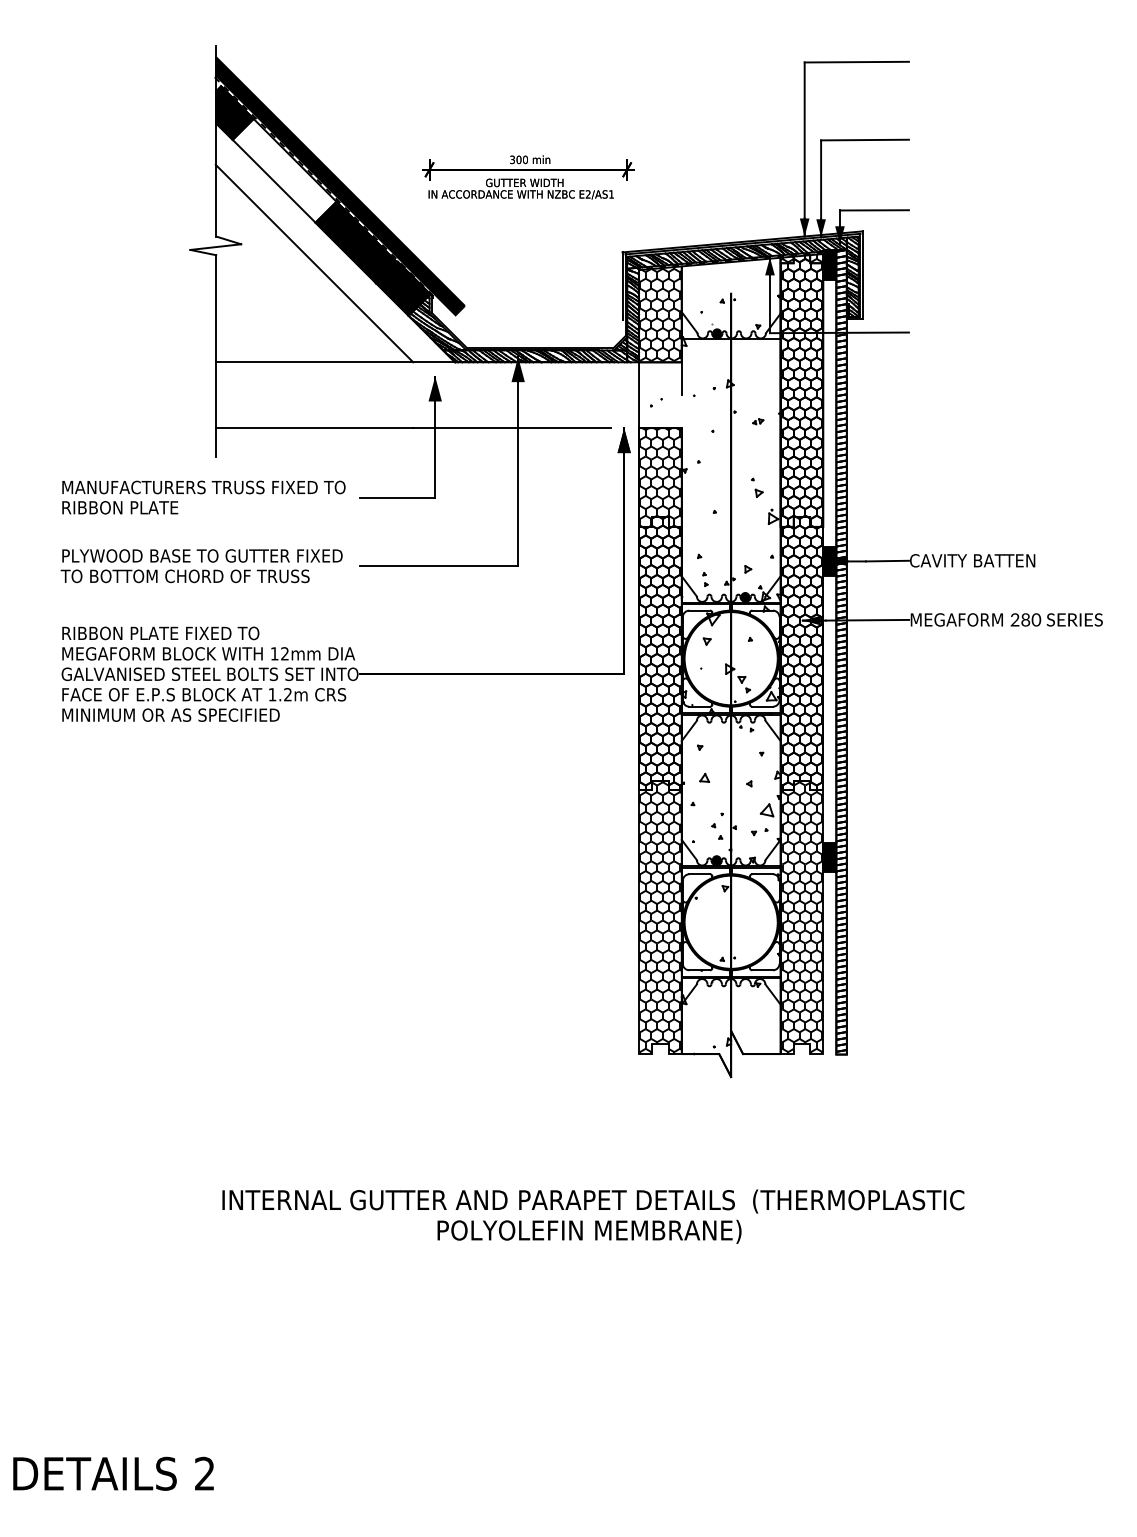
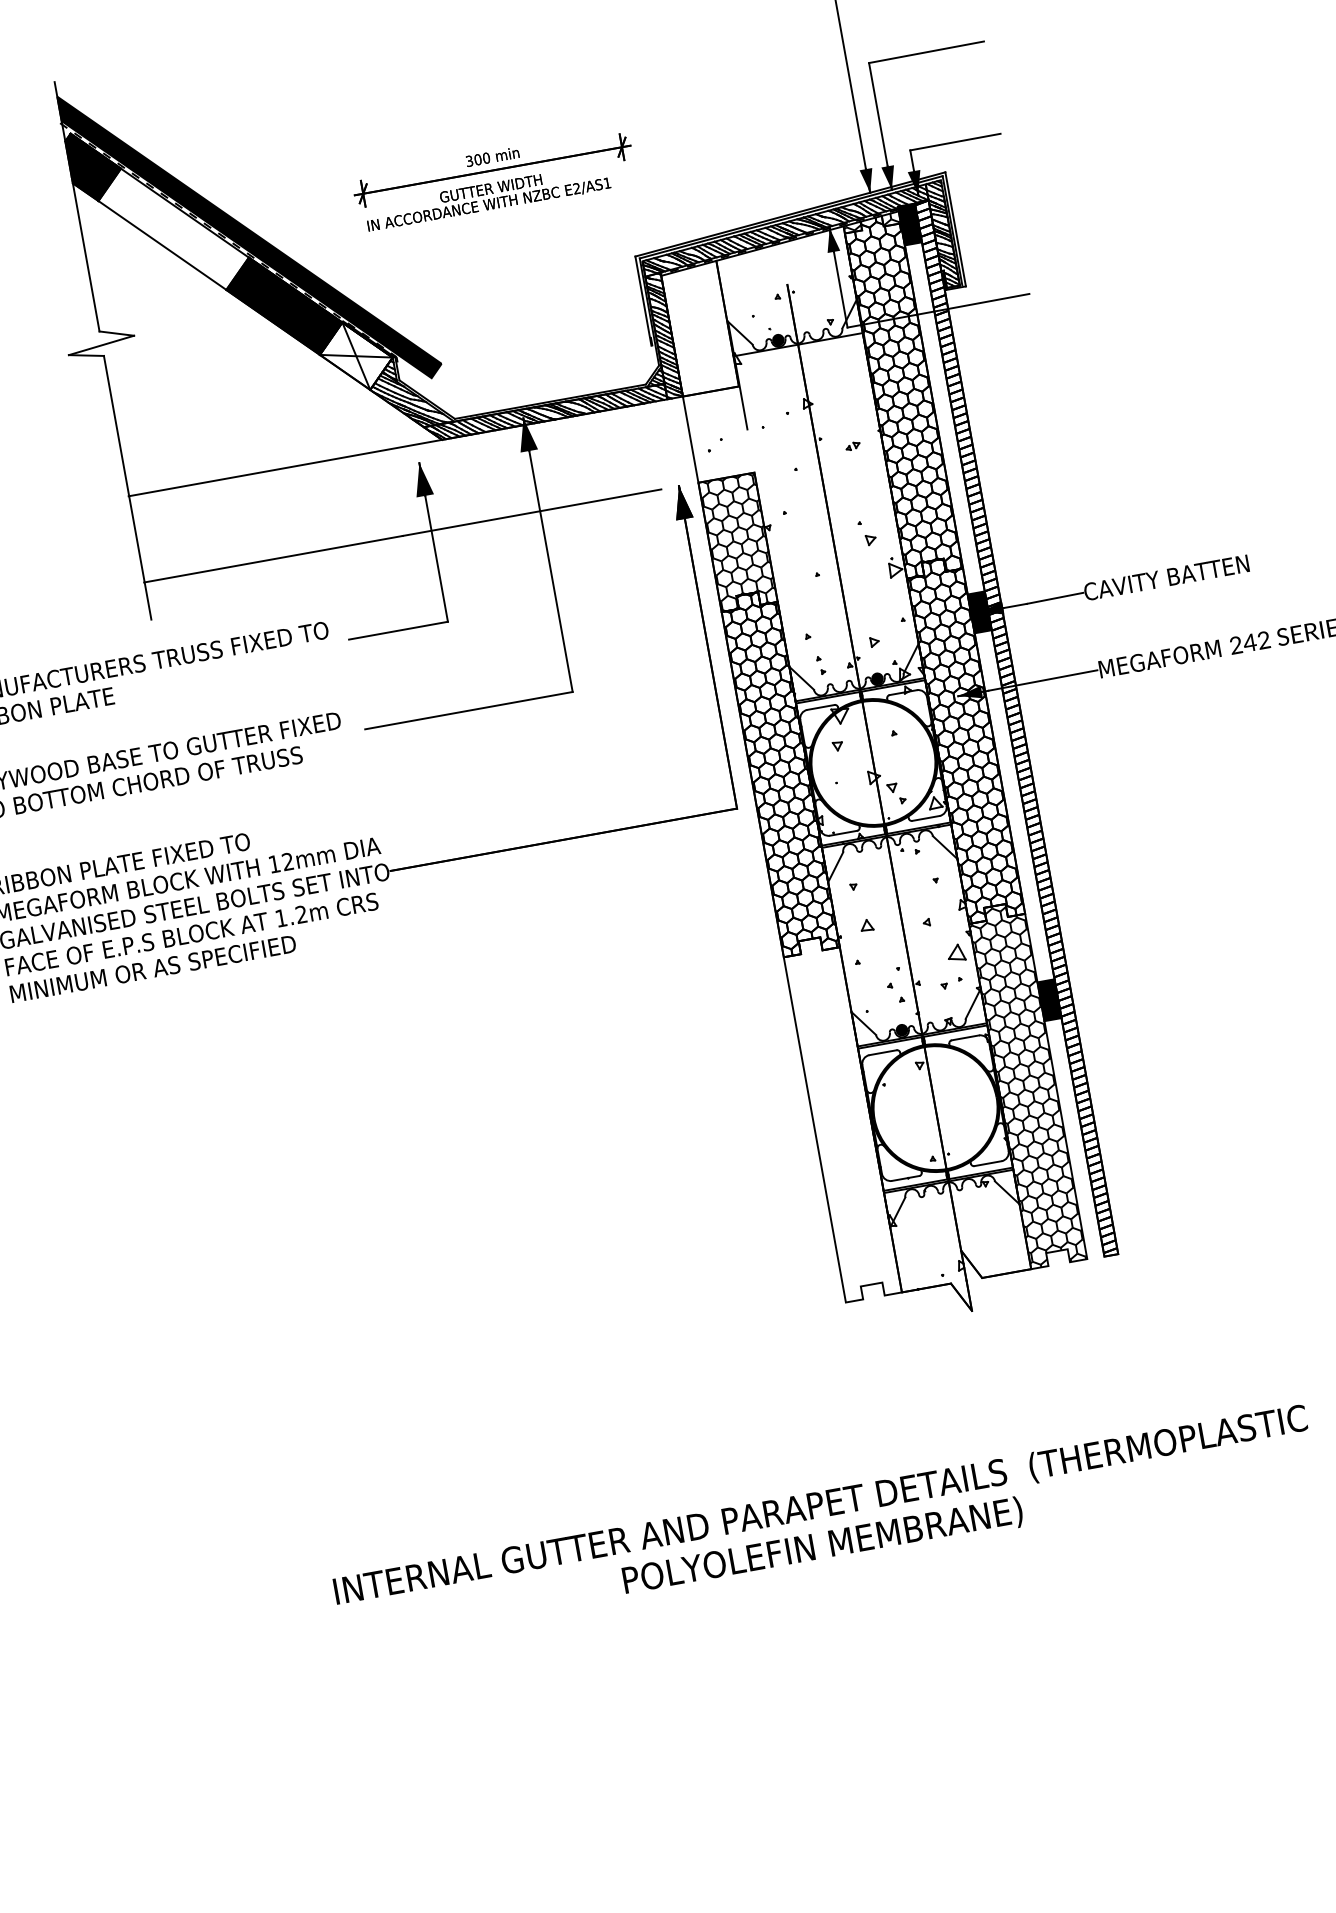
line: (314, 263) -> (234, 343), removed
fill: (402, 288) -> (355, 355), removed
hatch: (660, 314) -> (699, 328), removed
text: (1030, 619) -> (1256, 641), 280 -> 242
hatch: (660, 917) -> (841, 1118), removed

